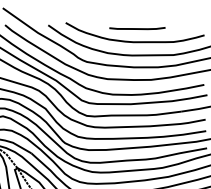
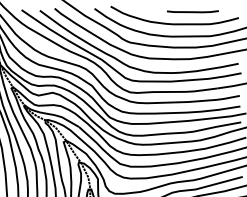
line: (137, 28) -> (192, 11), moved

